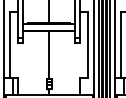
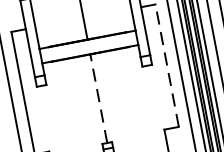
line: (87, 44) -> (166, 65), solid -> dashed
line: (49, 55) -> (99, 98), solid -> dashed

